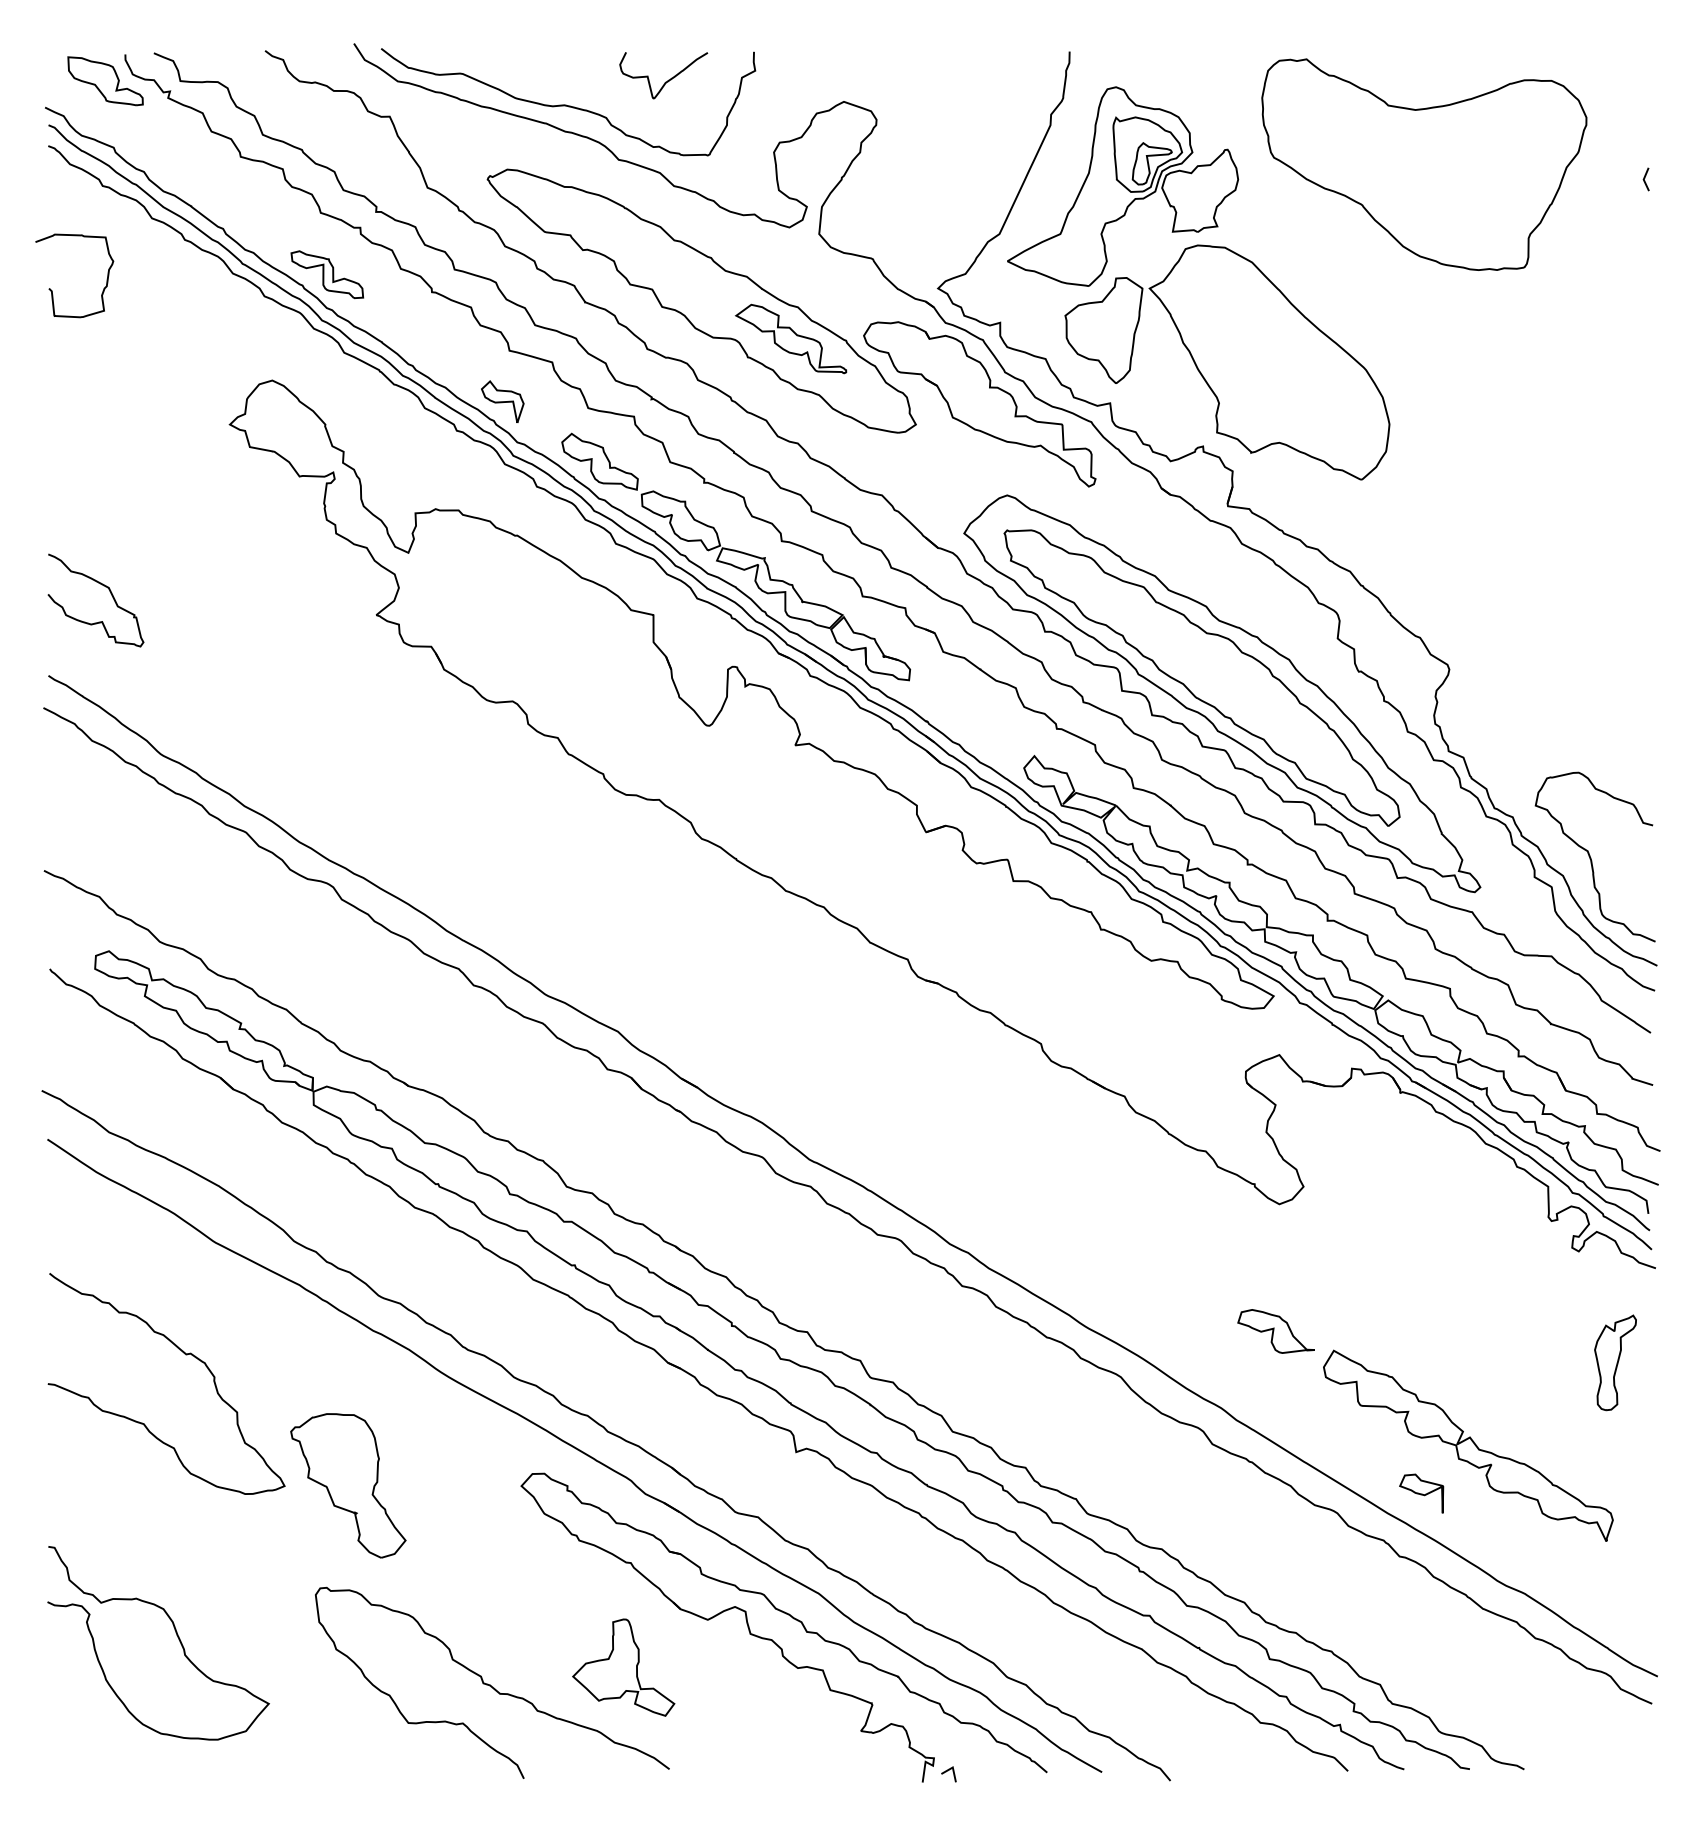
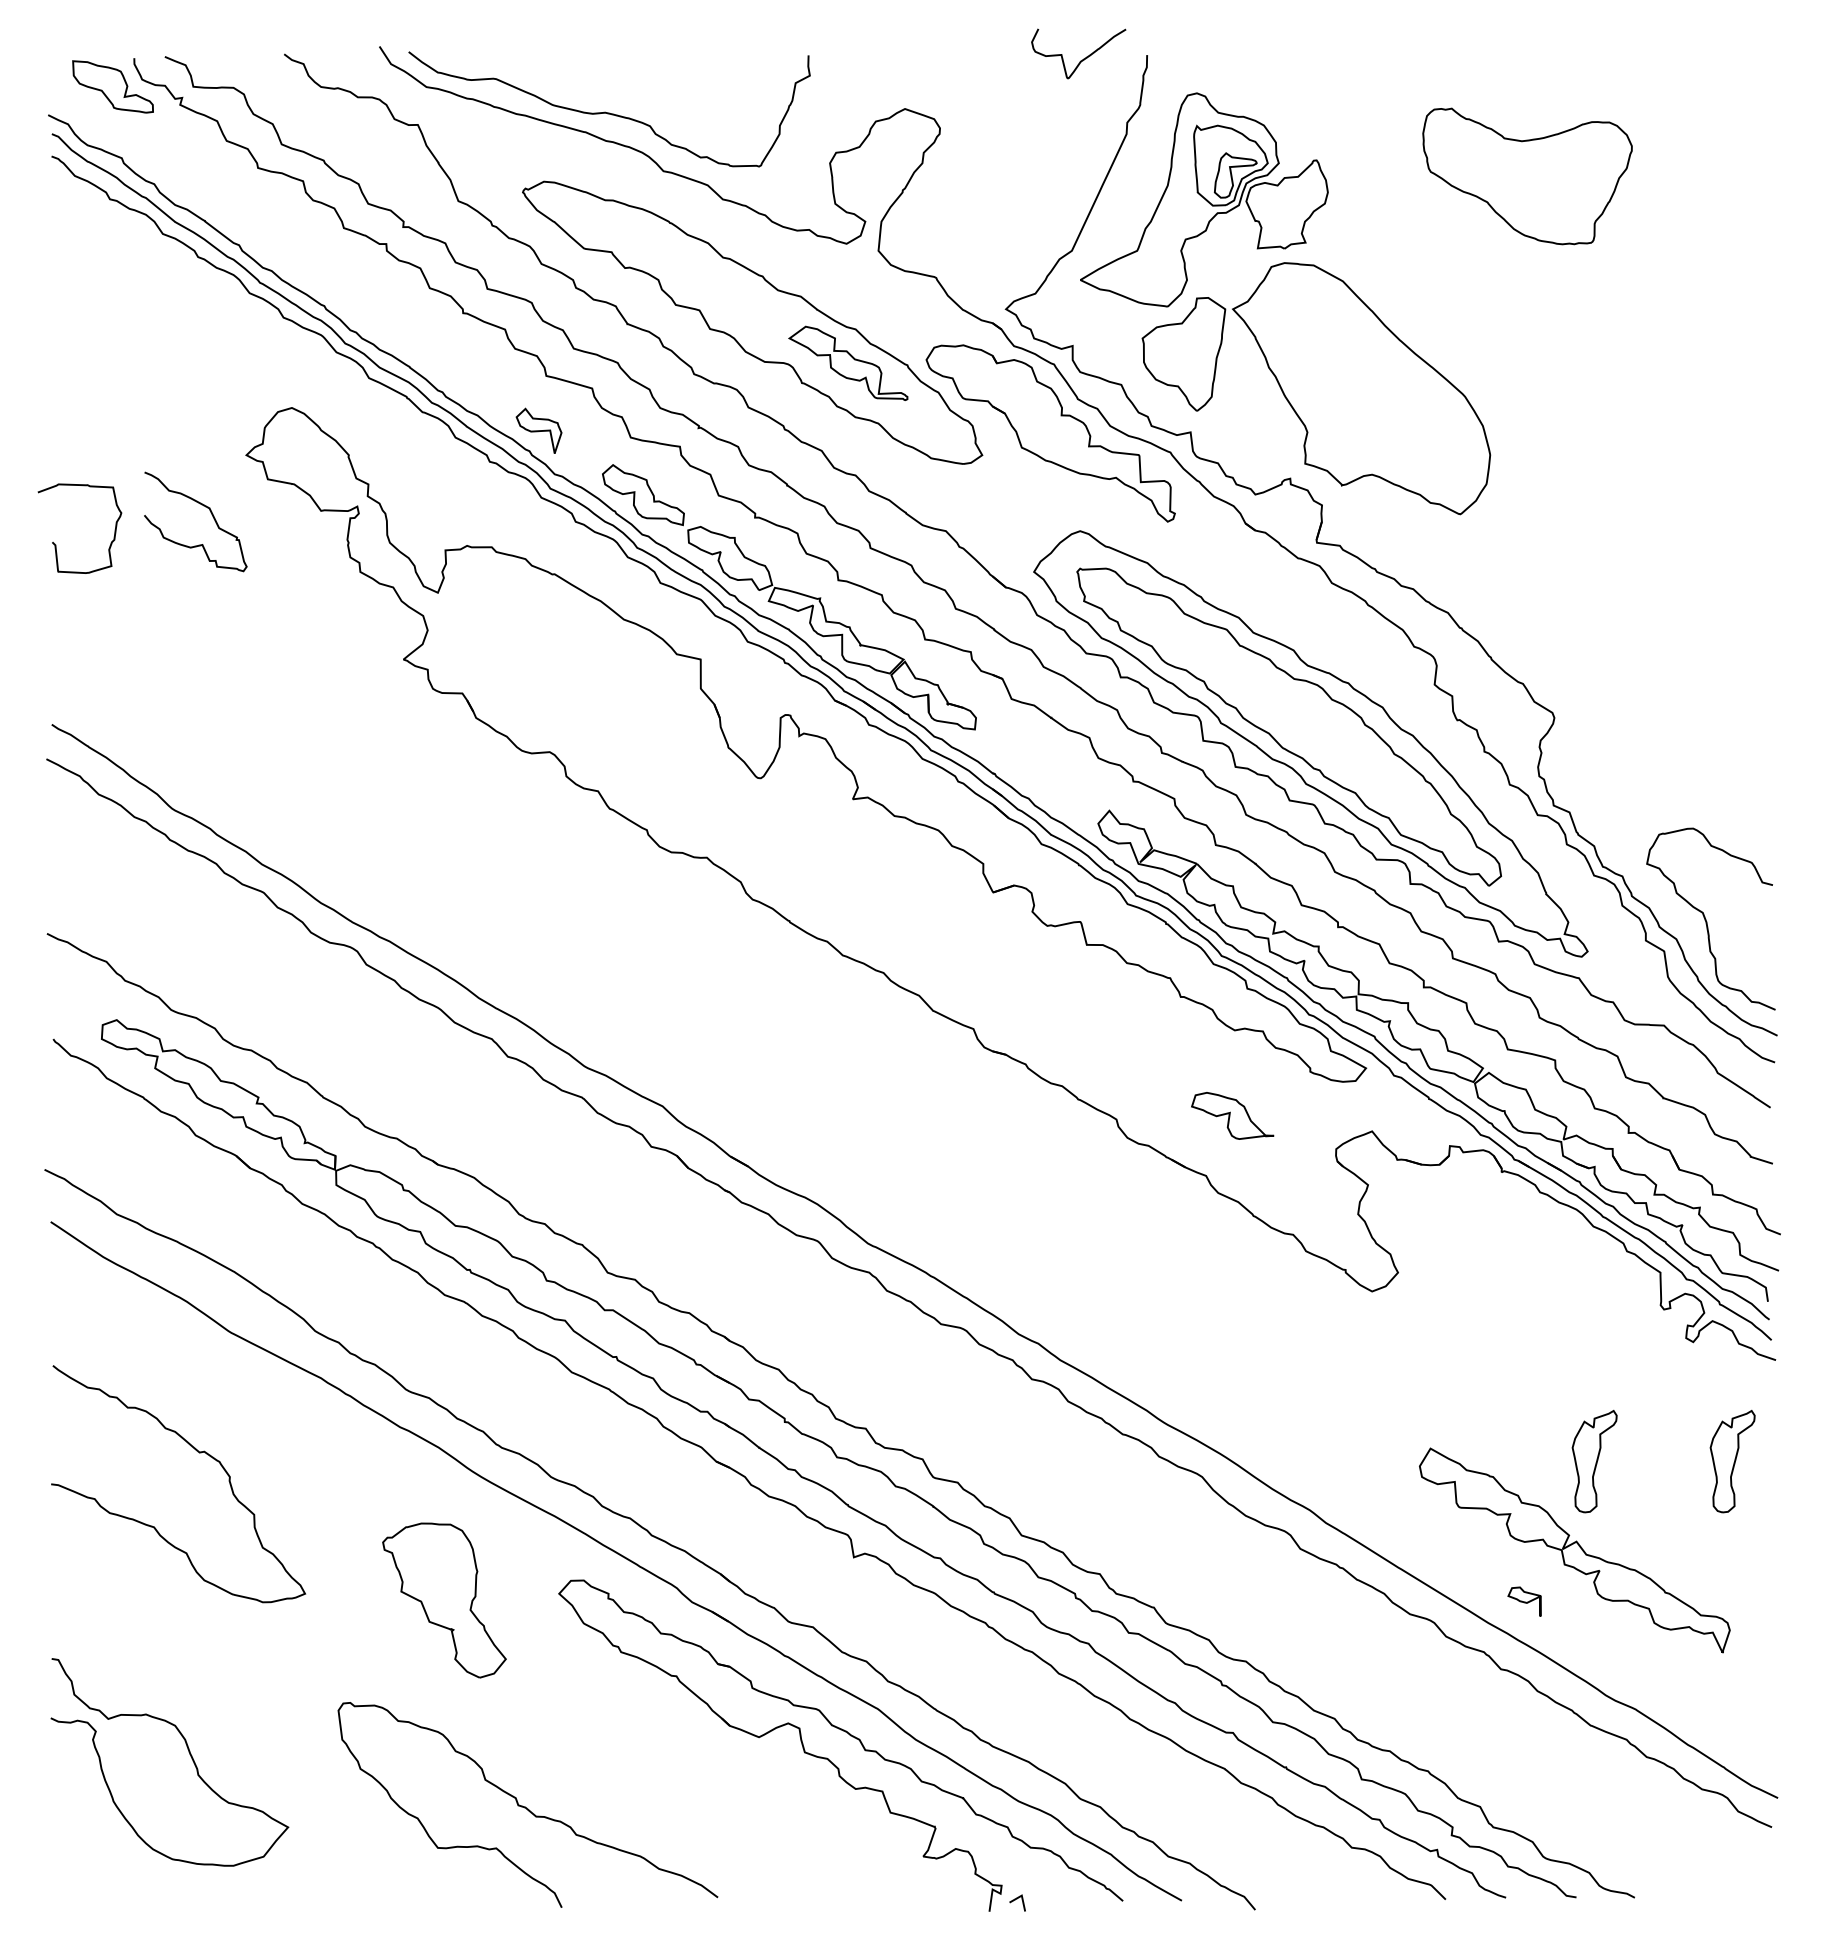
curve: (668, 79) -> (1083, 58), moved
part: (1424, 164) -> (1527, 176), size x0.6
line: (1645, 178) -> (1764, 191), removed
part: (326, 274) -> (350, 294), removed
curve: (51, 289) -> (55, 543), moved
curve: (103, 586) -> (203, 506), moved
part: (1276, 1331) -> (1232, 1115), moved
part: (1486, 1362) -> (1594, 1461), added
part: (348, 1485) -> (444, 1600), moved
part: (1421, 1493) -> (1524, 1601), size x0.7
part: (623, 1667) -> (668, 1788), removed

